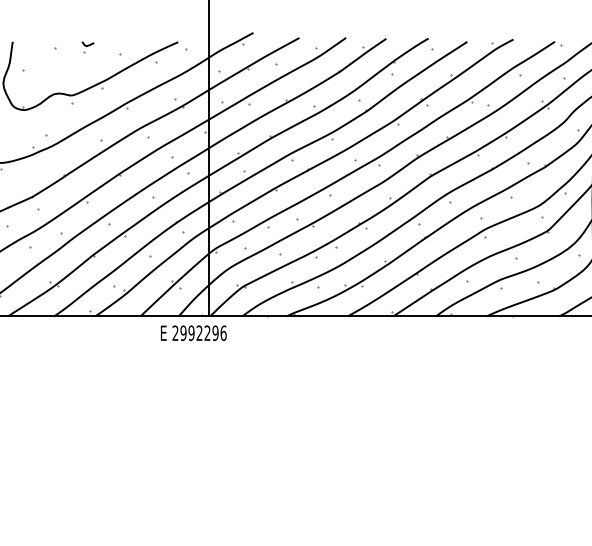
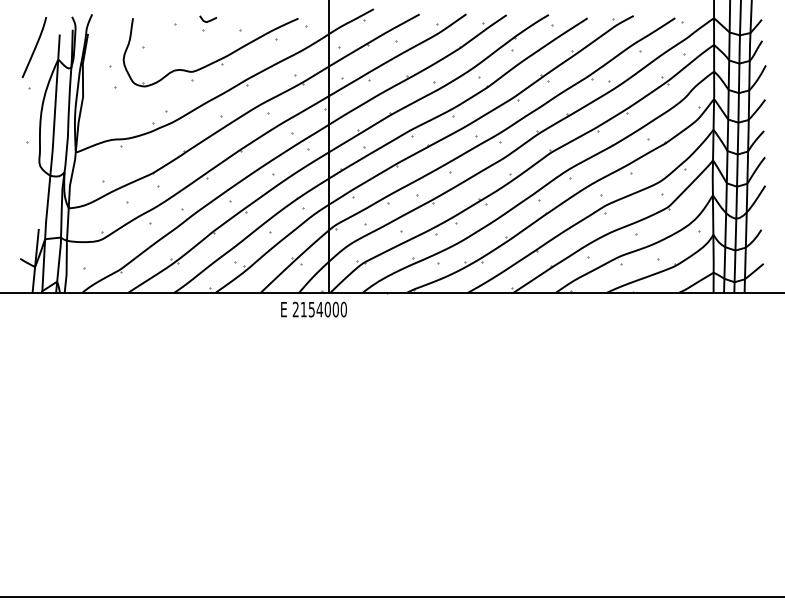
part: (88, 47) -> (208, 23), size x1.43
text: (203, 333) -> (323, 309), 2992296 -> 2154000

